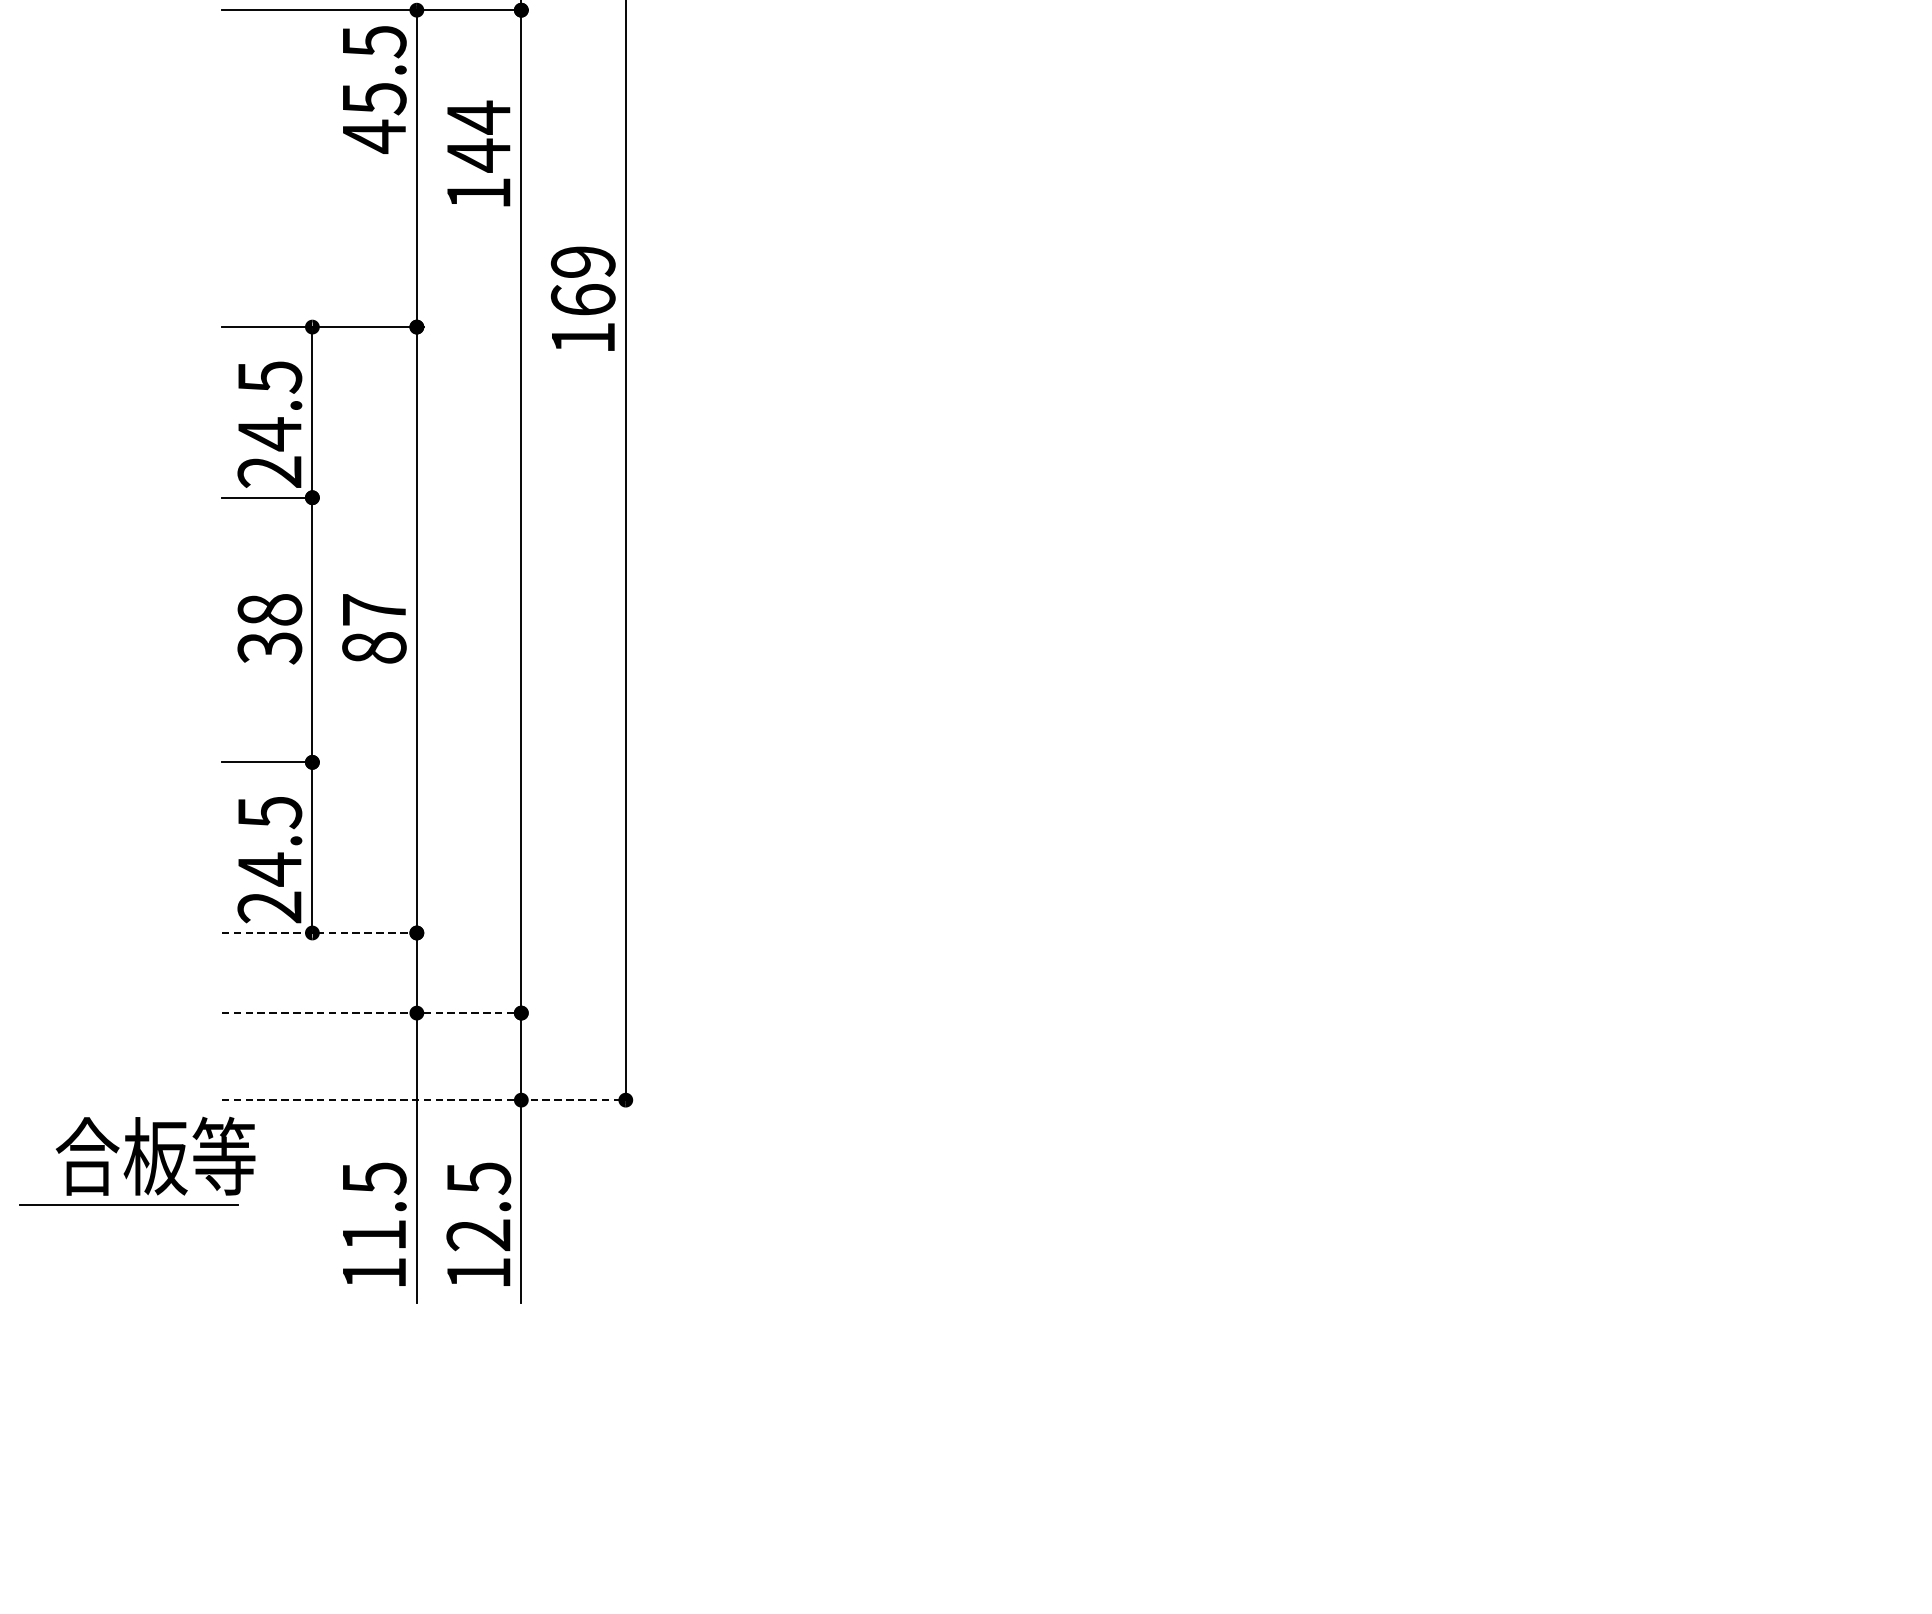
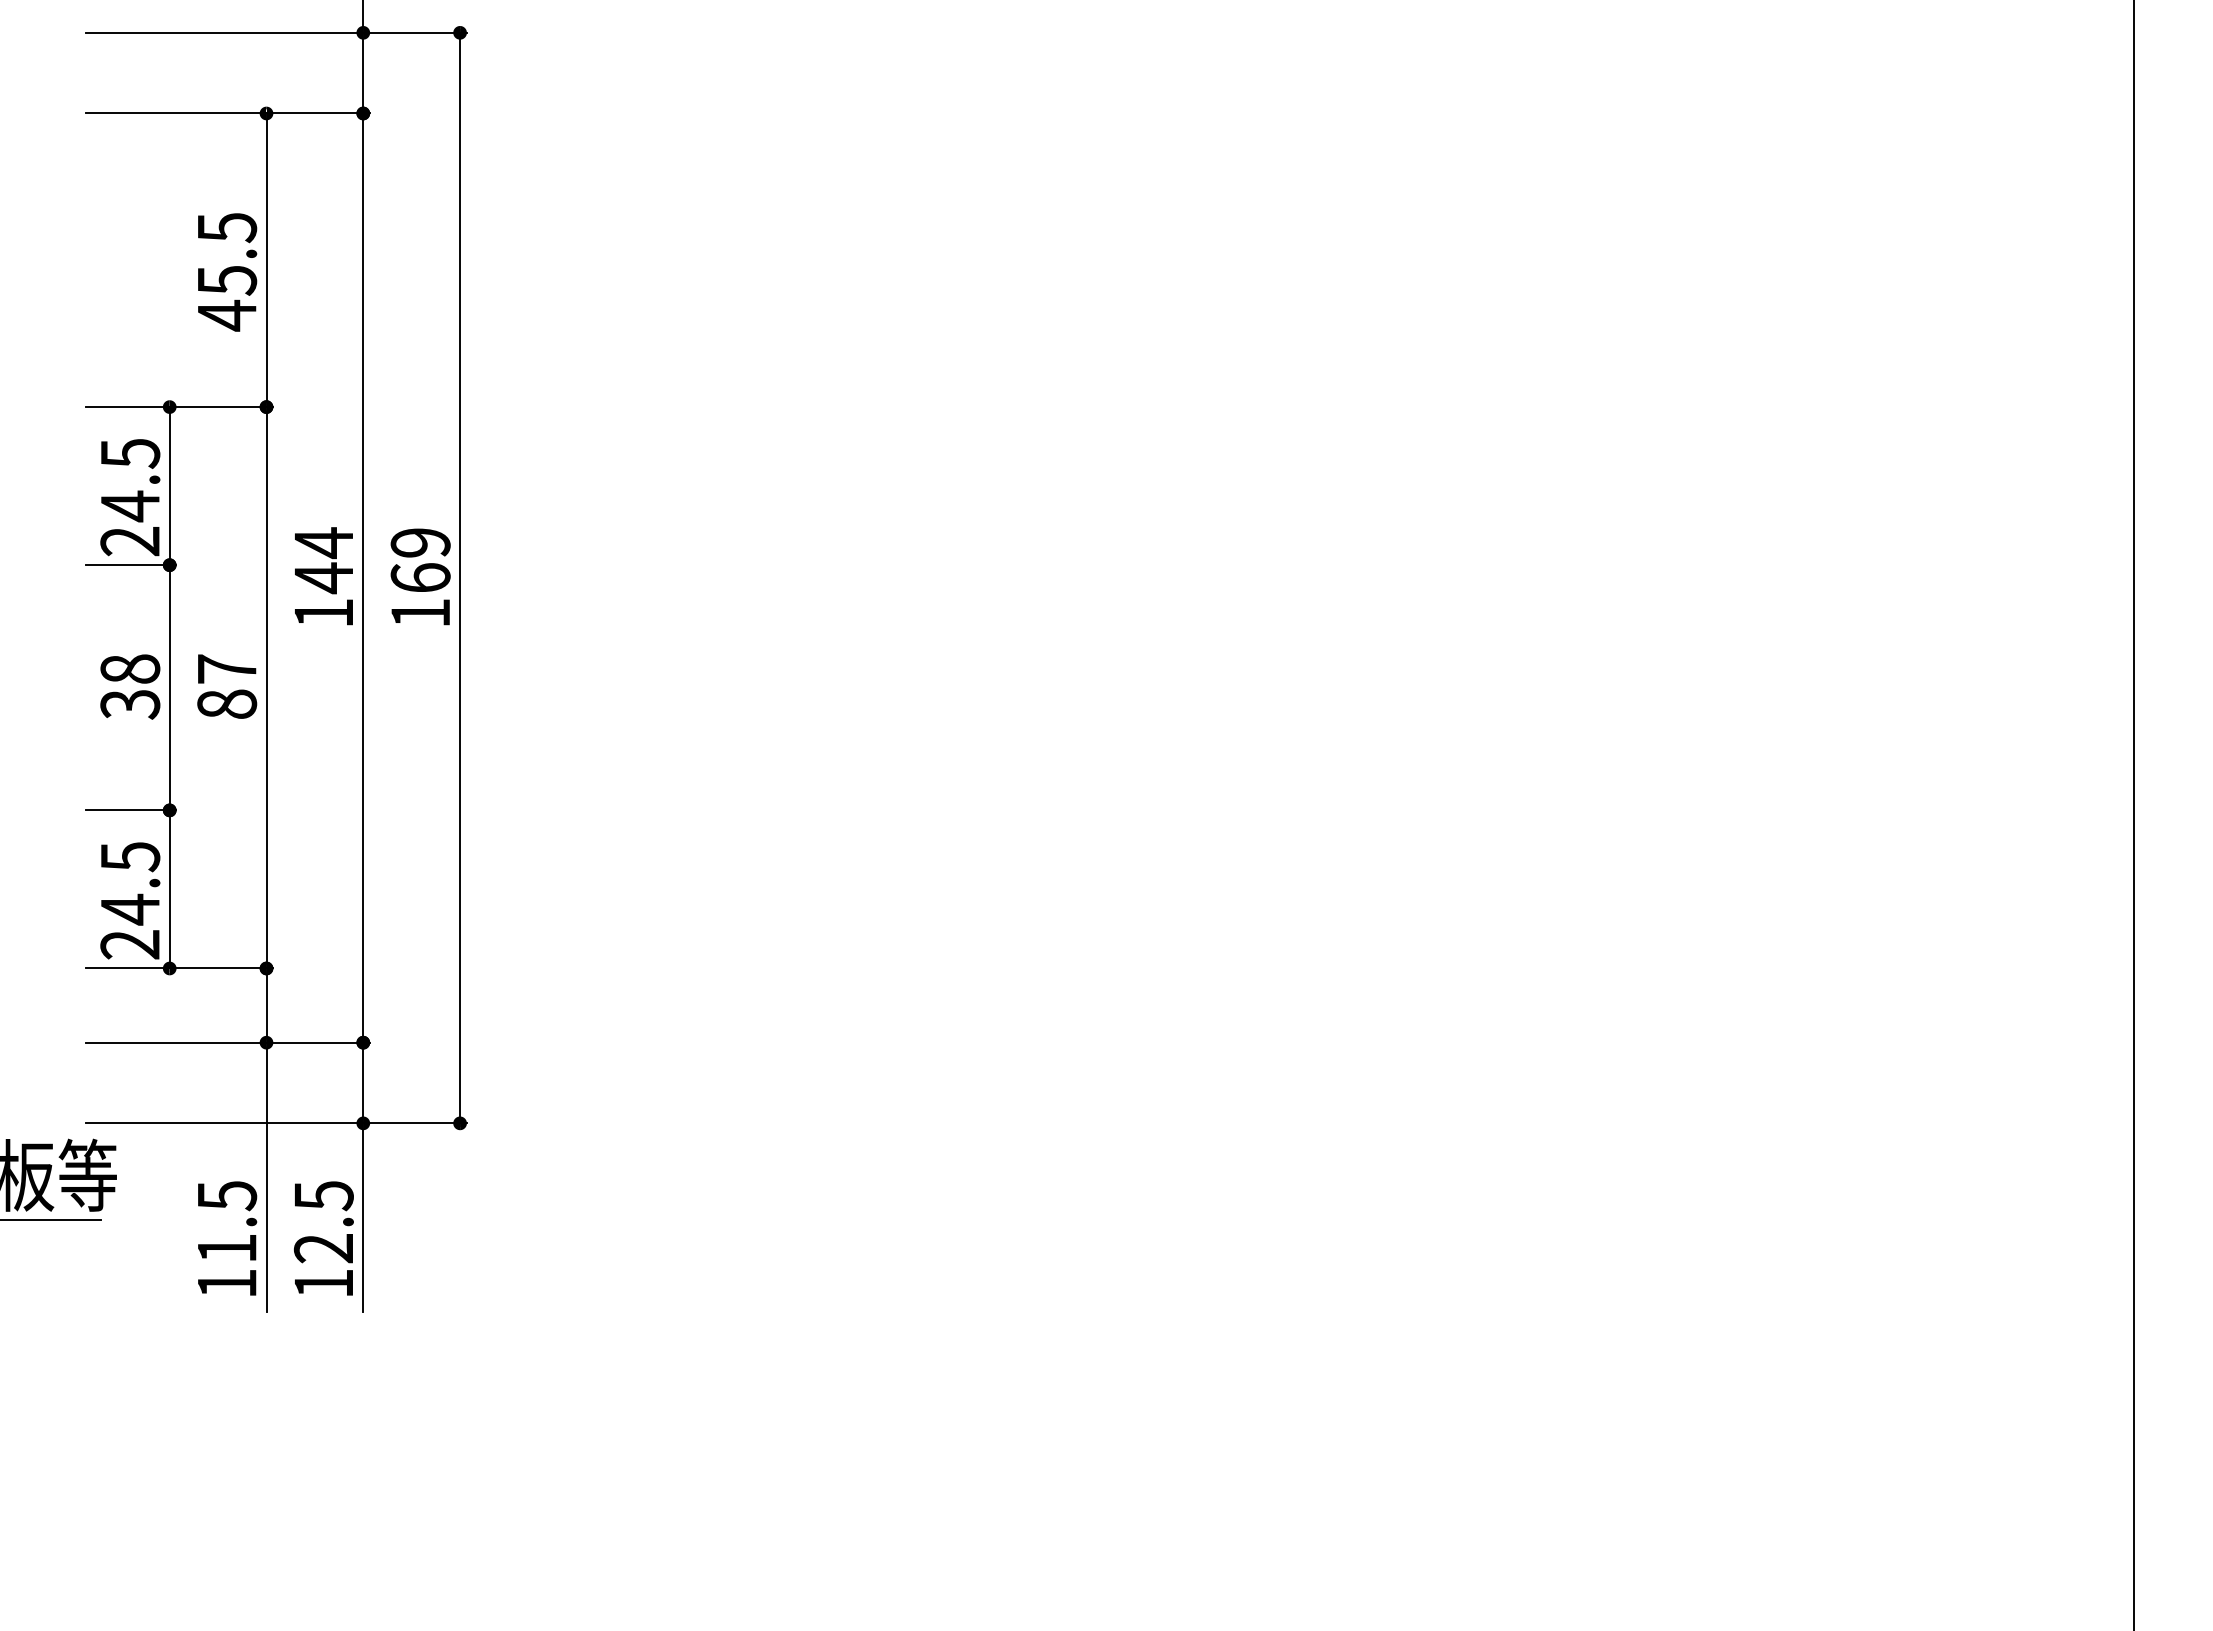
text: (374, 90) -> (227, 272), moved
text: (478, 153) -> (323, 576), moved
text: (583, 298) -> (420, 576), moved
line: (322, 933) -> (179, 968), dashed -> solid
line: (374, 1012) -> (227, 1042), dashed -> solid
line: (427, 1100) -> (276, 1123), dashed -> solid

